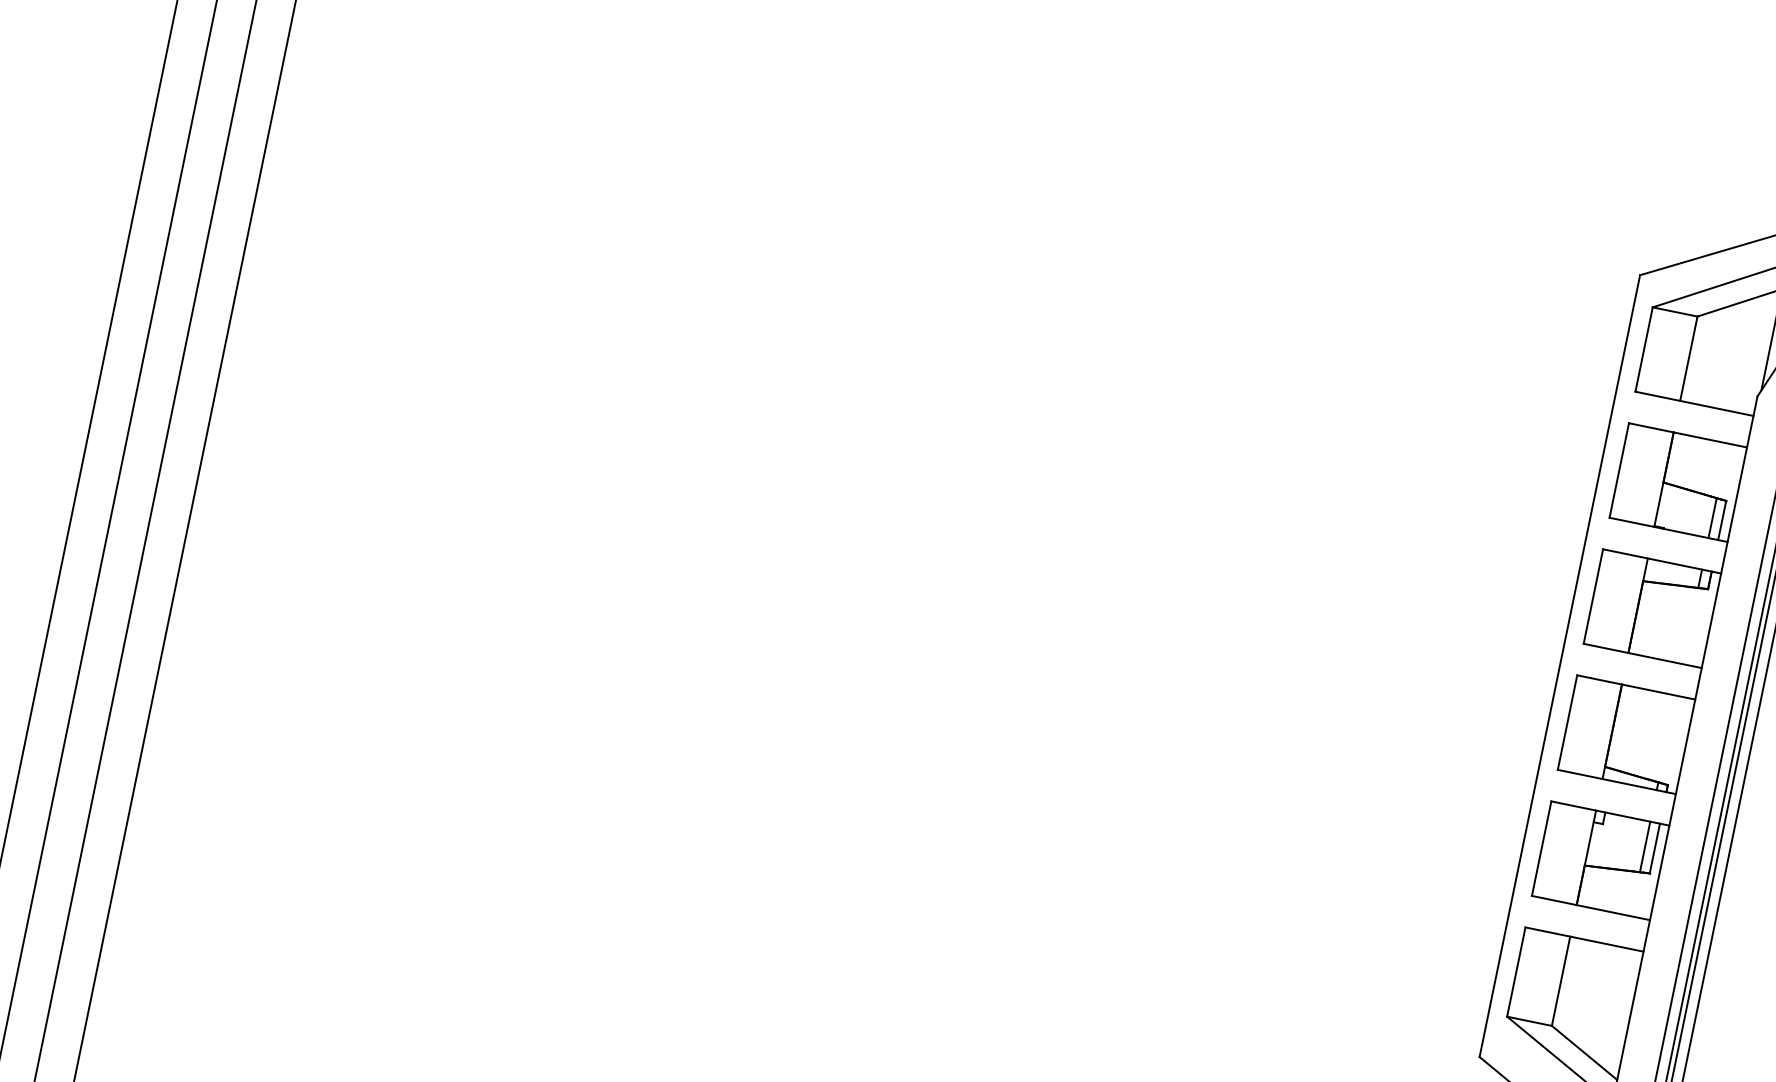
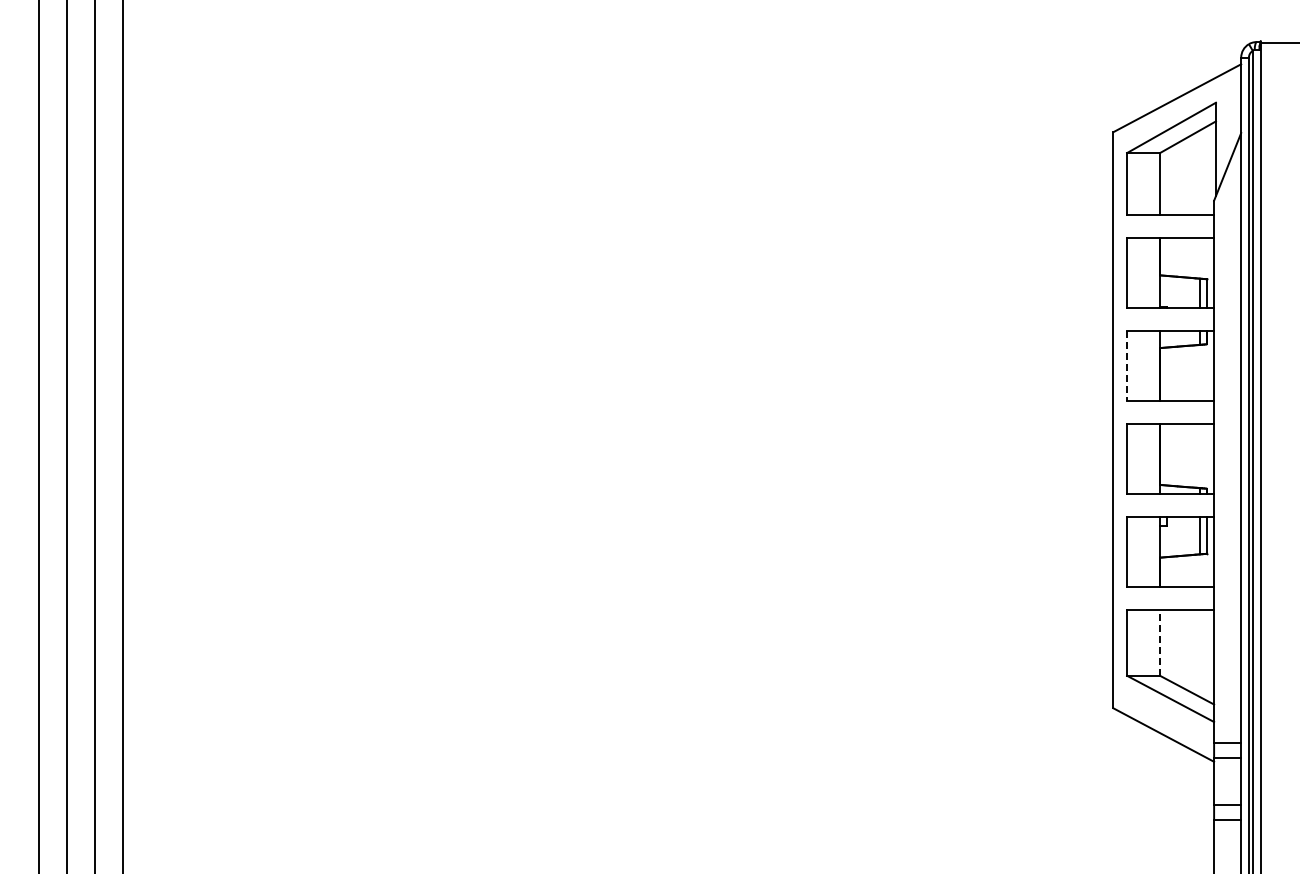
line: (1593, 597) -> (1127, 366), solid -> dashed
line: (1561, 980) -> (1160, 642), solid -> dashed

